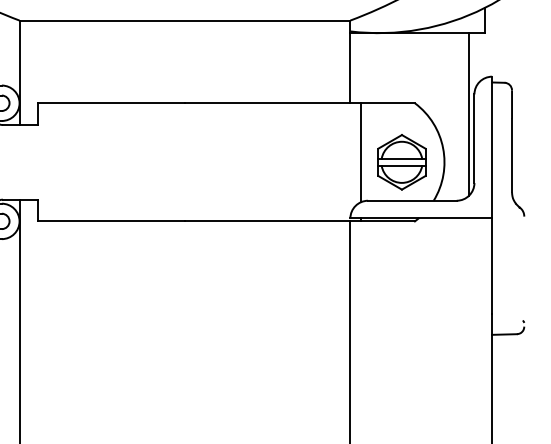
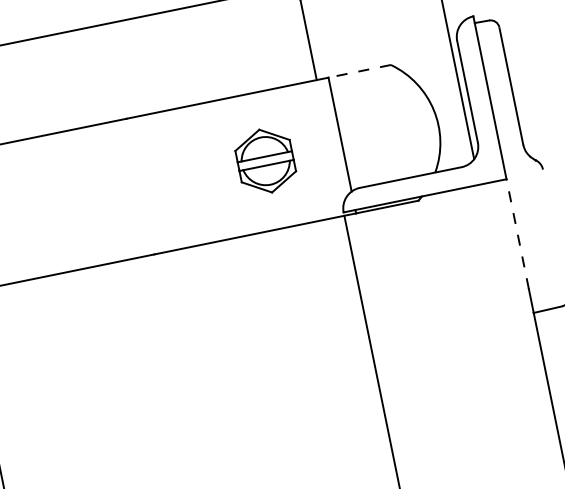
line: (387, 103) -> (359, 71), solid -> dashed
part: (401, 162) -> (265, 161), moved
line: (492, 266) -> (518, 234), solid -> dashed

